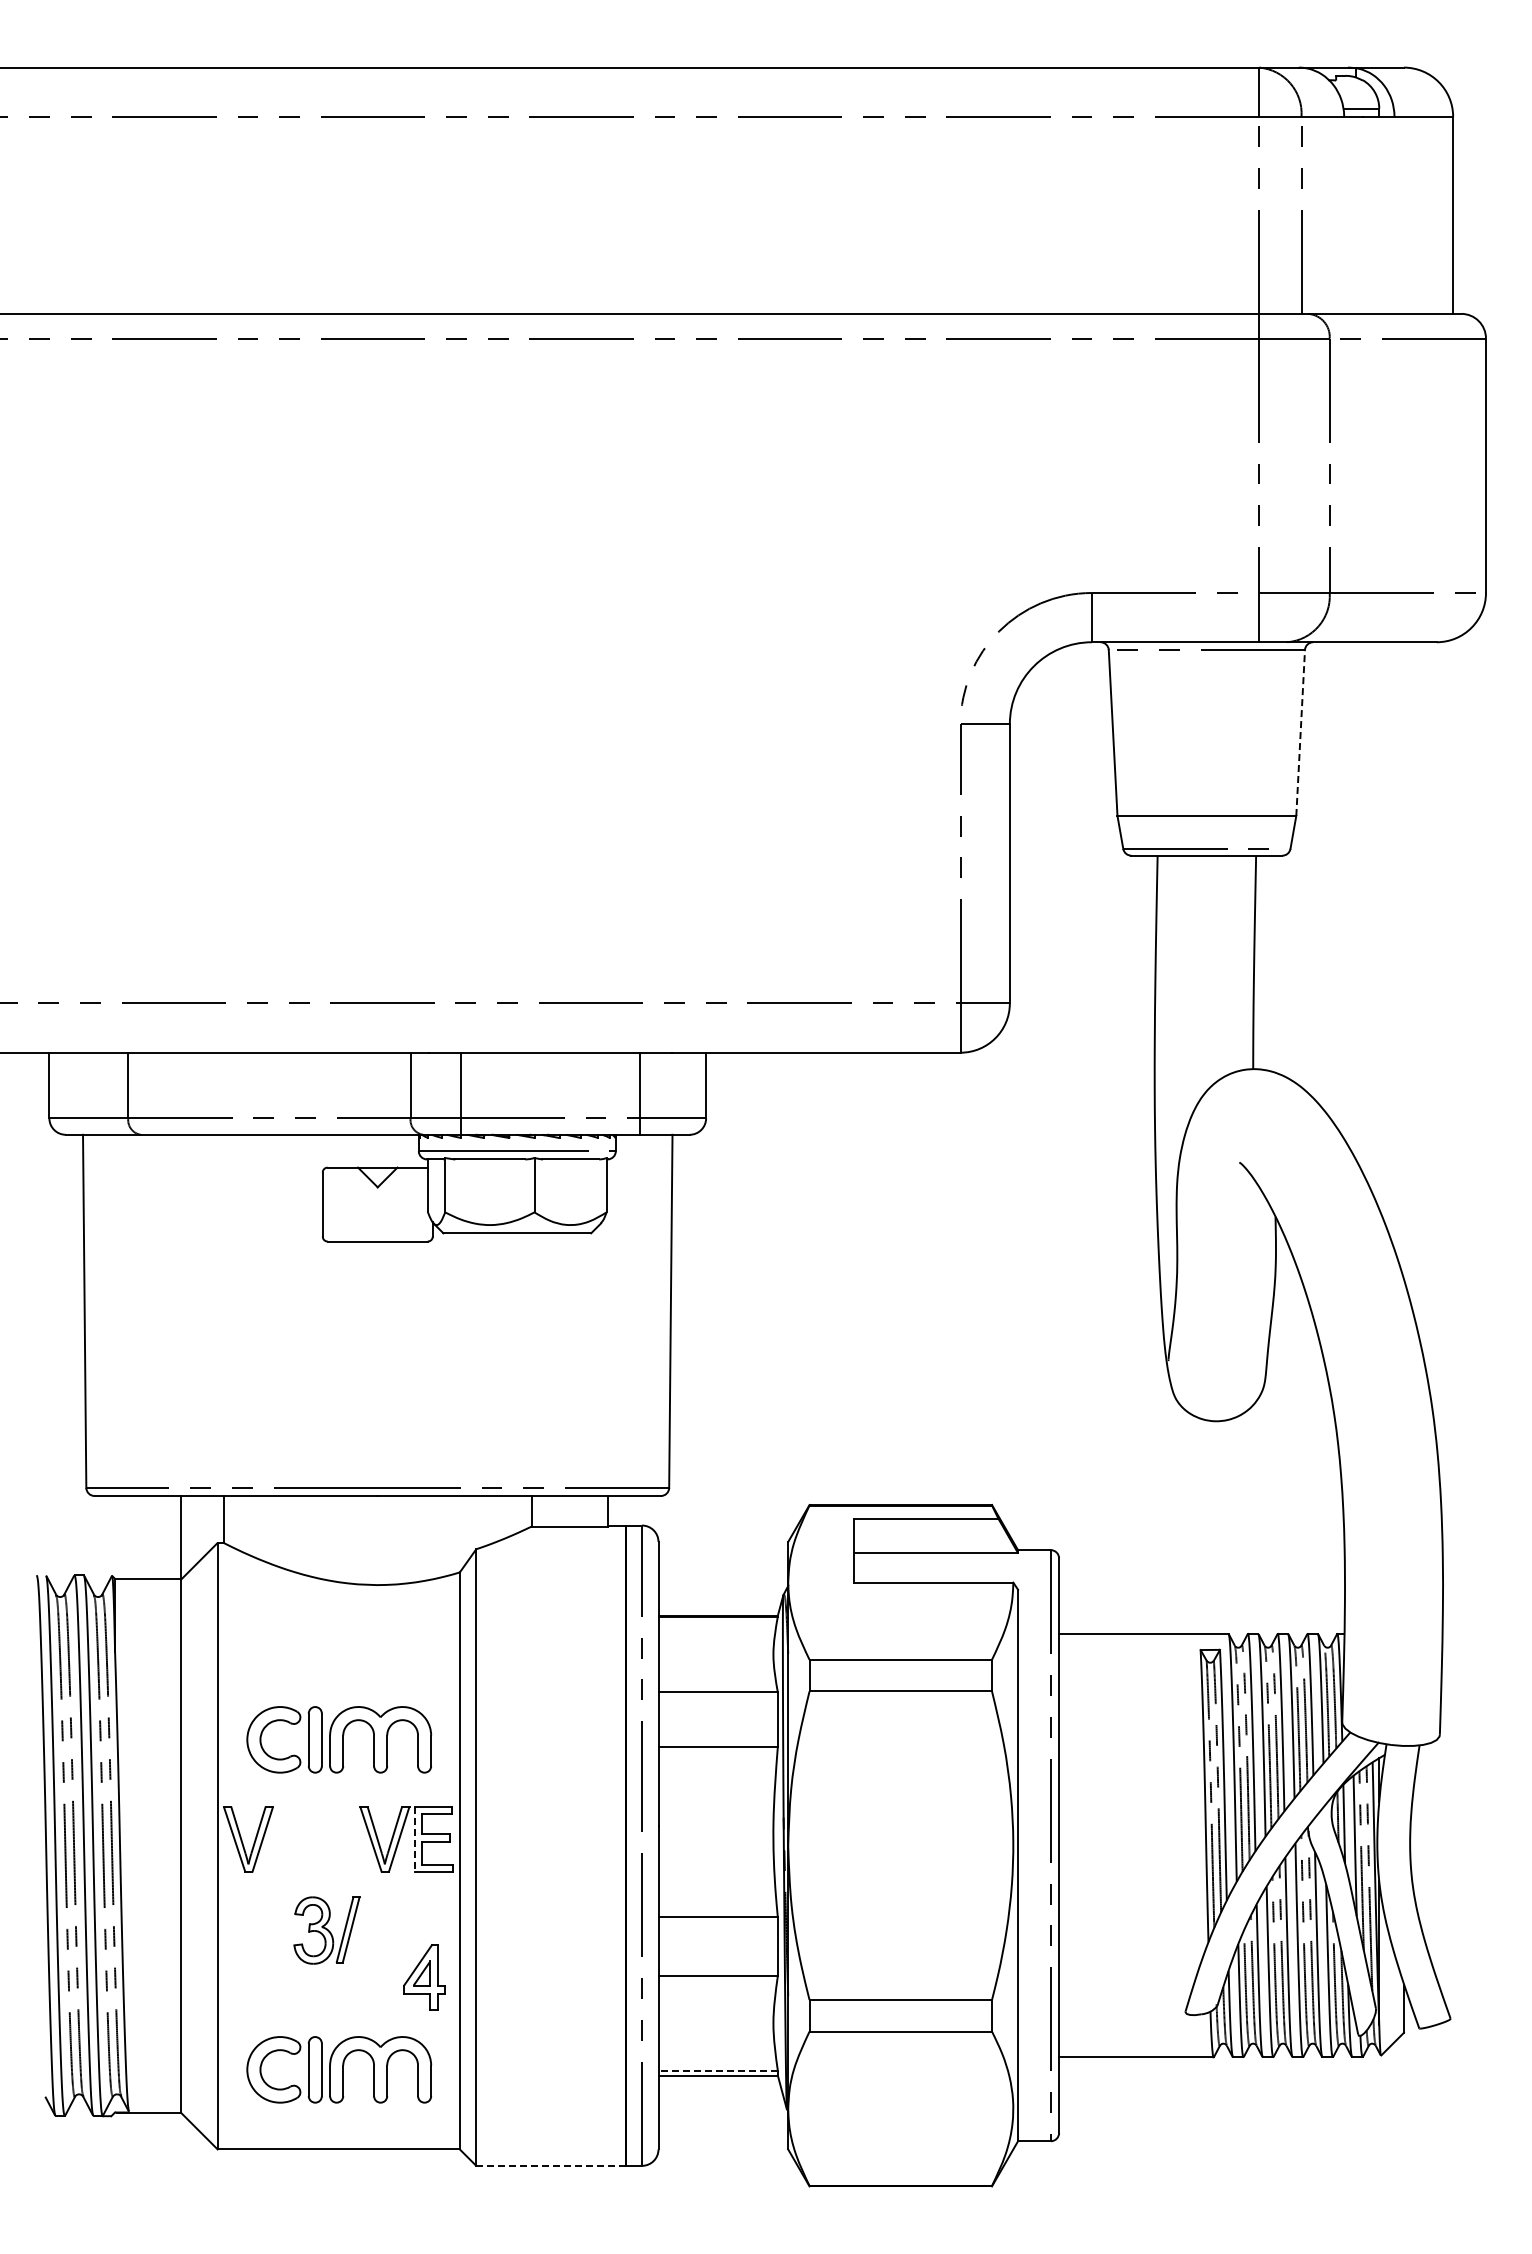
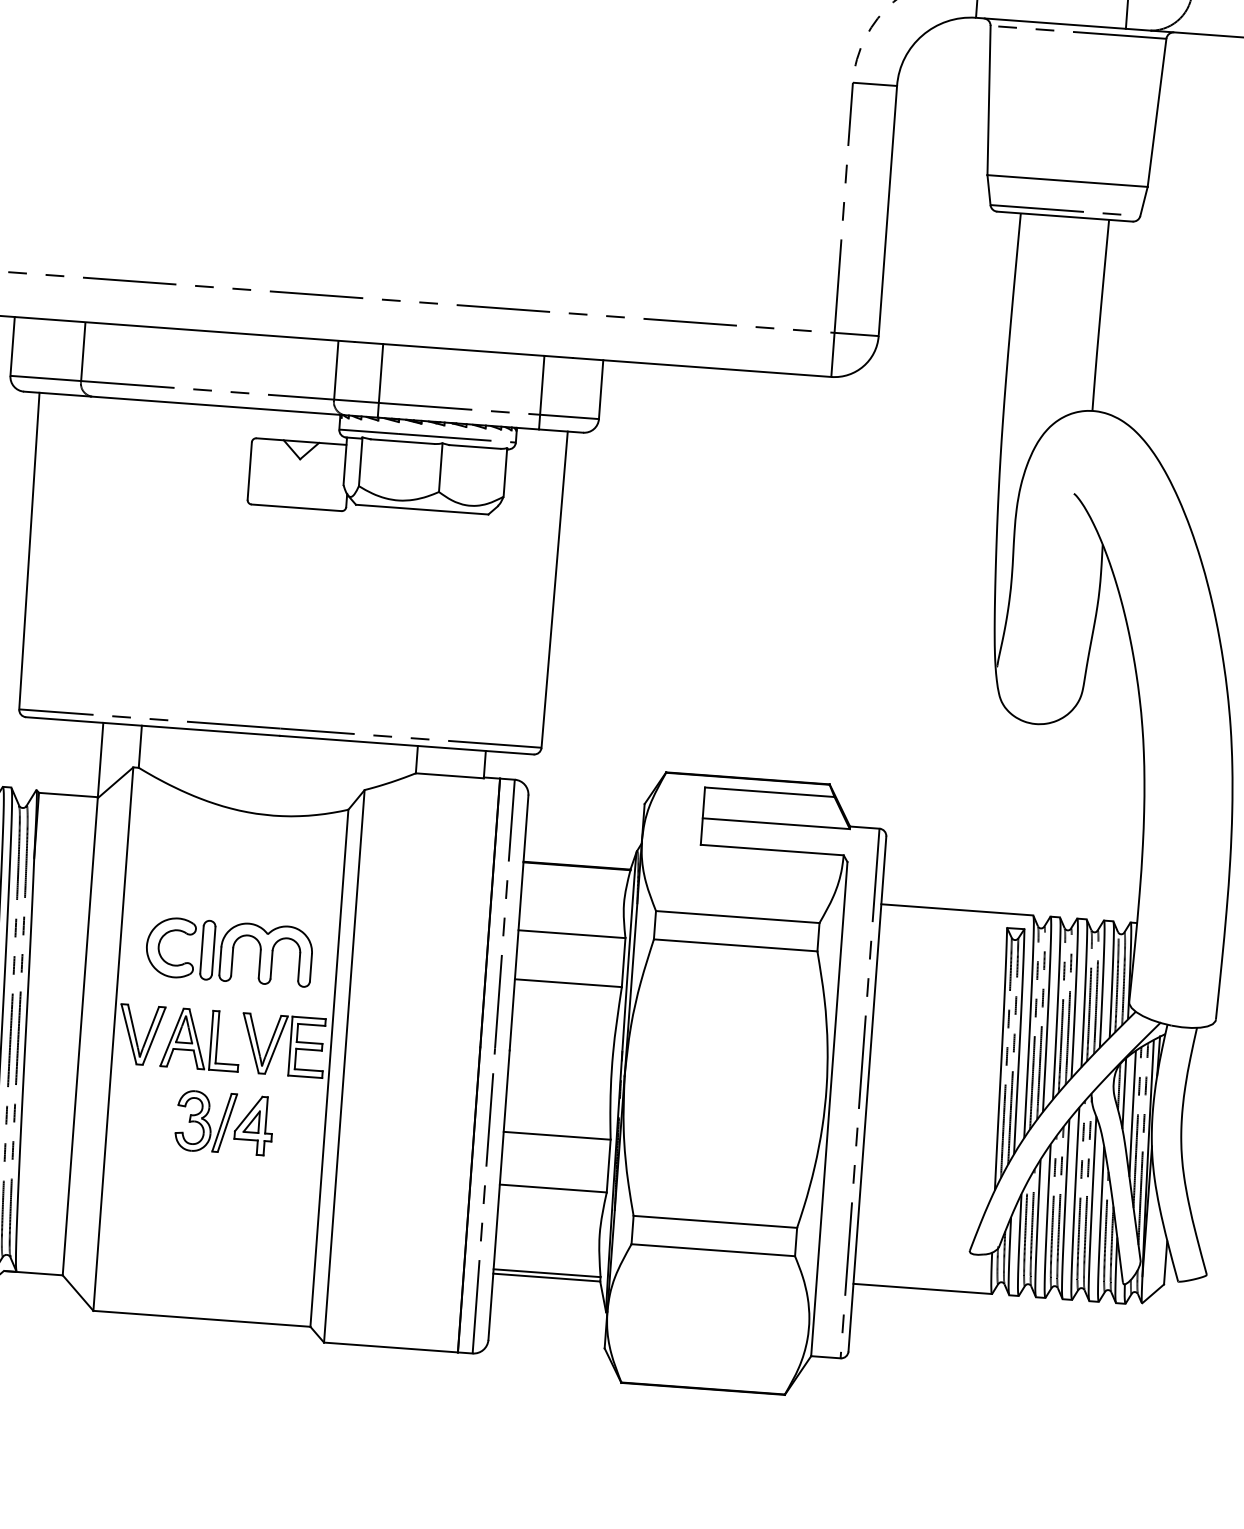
line: (1300, 732) -> (1156, 112), dashed -> solid
part: (314, 1839) -> (200, 1039), added
line: (414, 1839) -> (290, 1046), dashed -> solid
part: (424, 1977) -> (253, 1125), moved
part: (339, 2069) -> (207, 1247), removed
line: (718, 2070) -> (547, 1273), dashed -> solid
line: (550, 2165) -> (390, 1347), dashed -> solid

